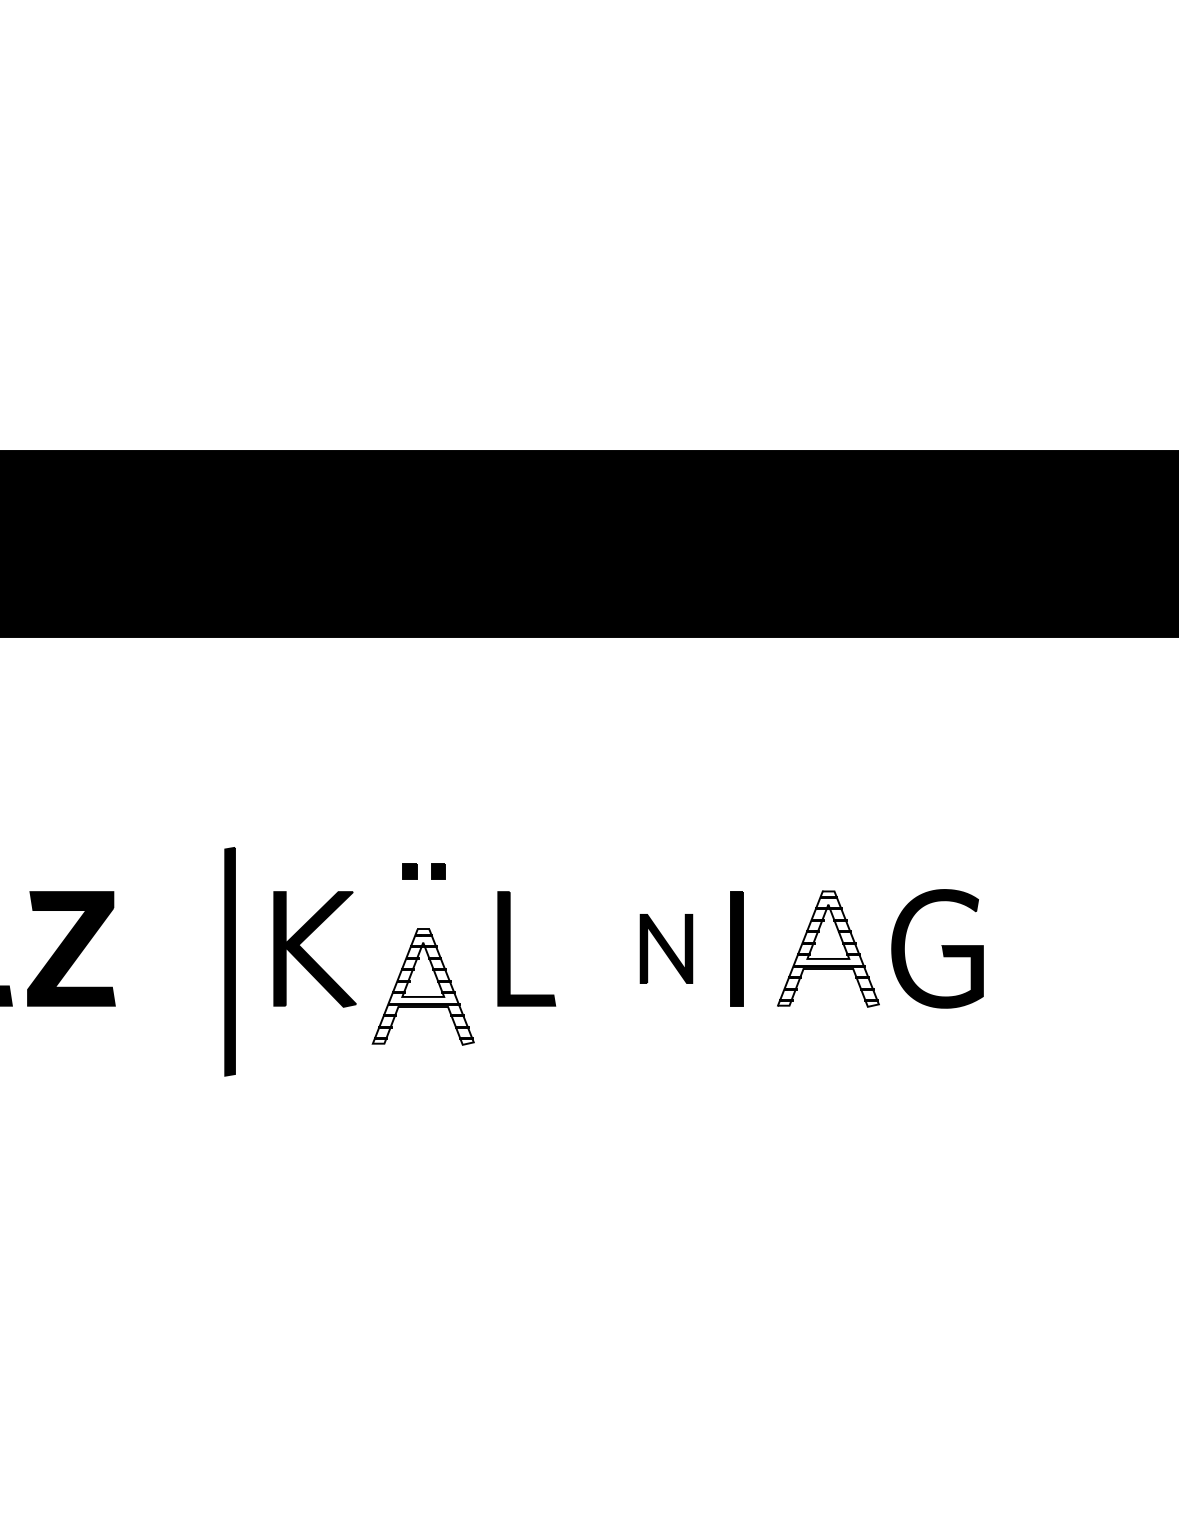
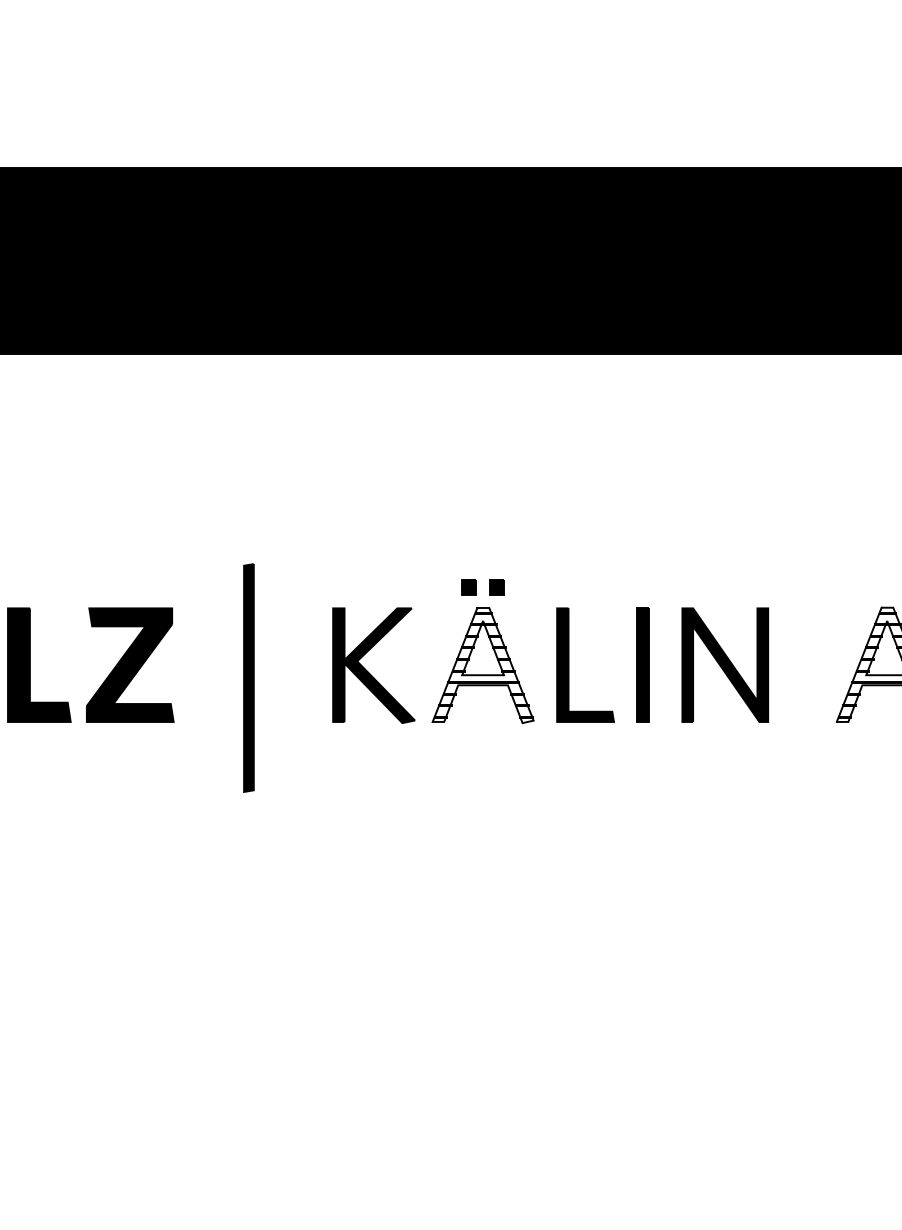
part: (666, 948) -> (725, 664), size x1.67
part: (736, 948) -> (642, 664), moved
part: (229, 961) -> (248, 677), moved
part: (422, 986) -> (482, 664), moved

